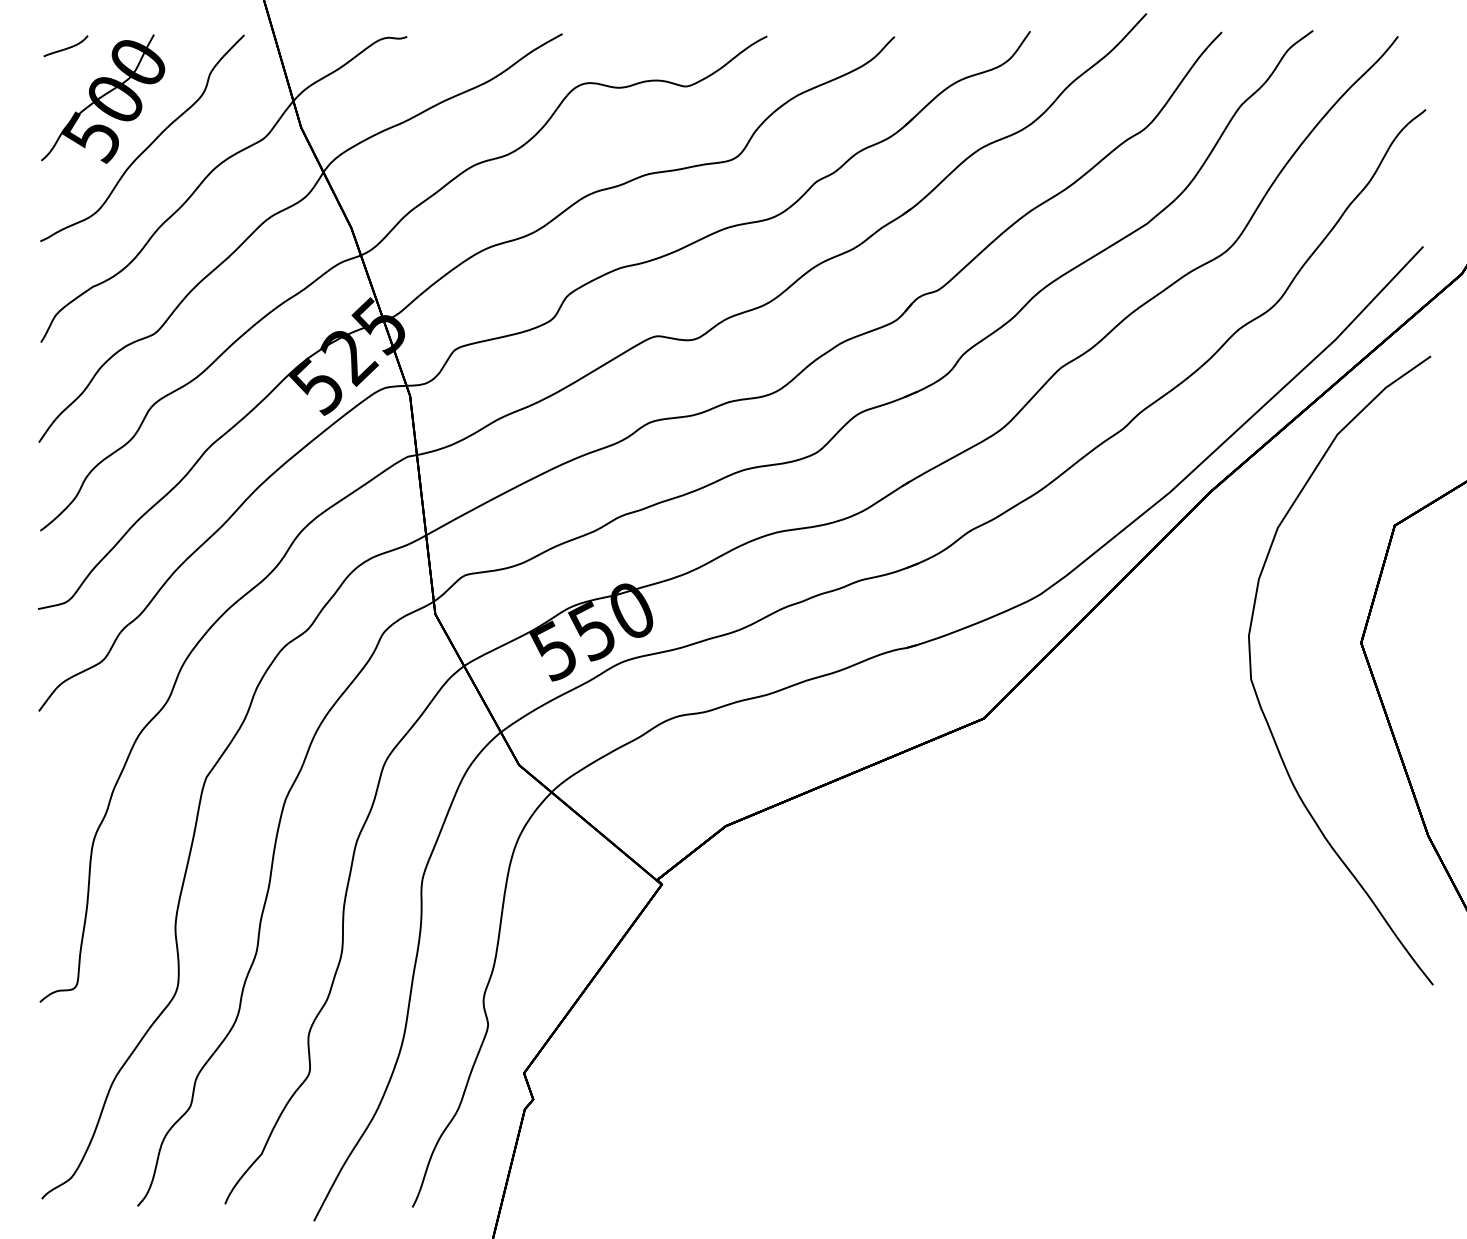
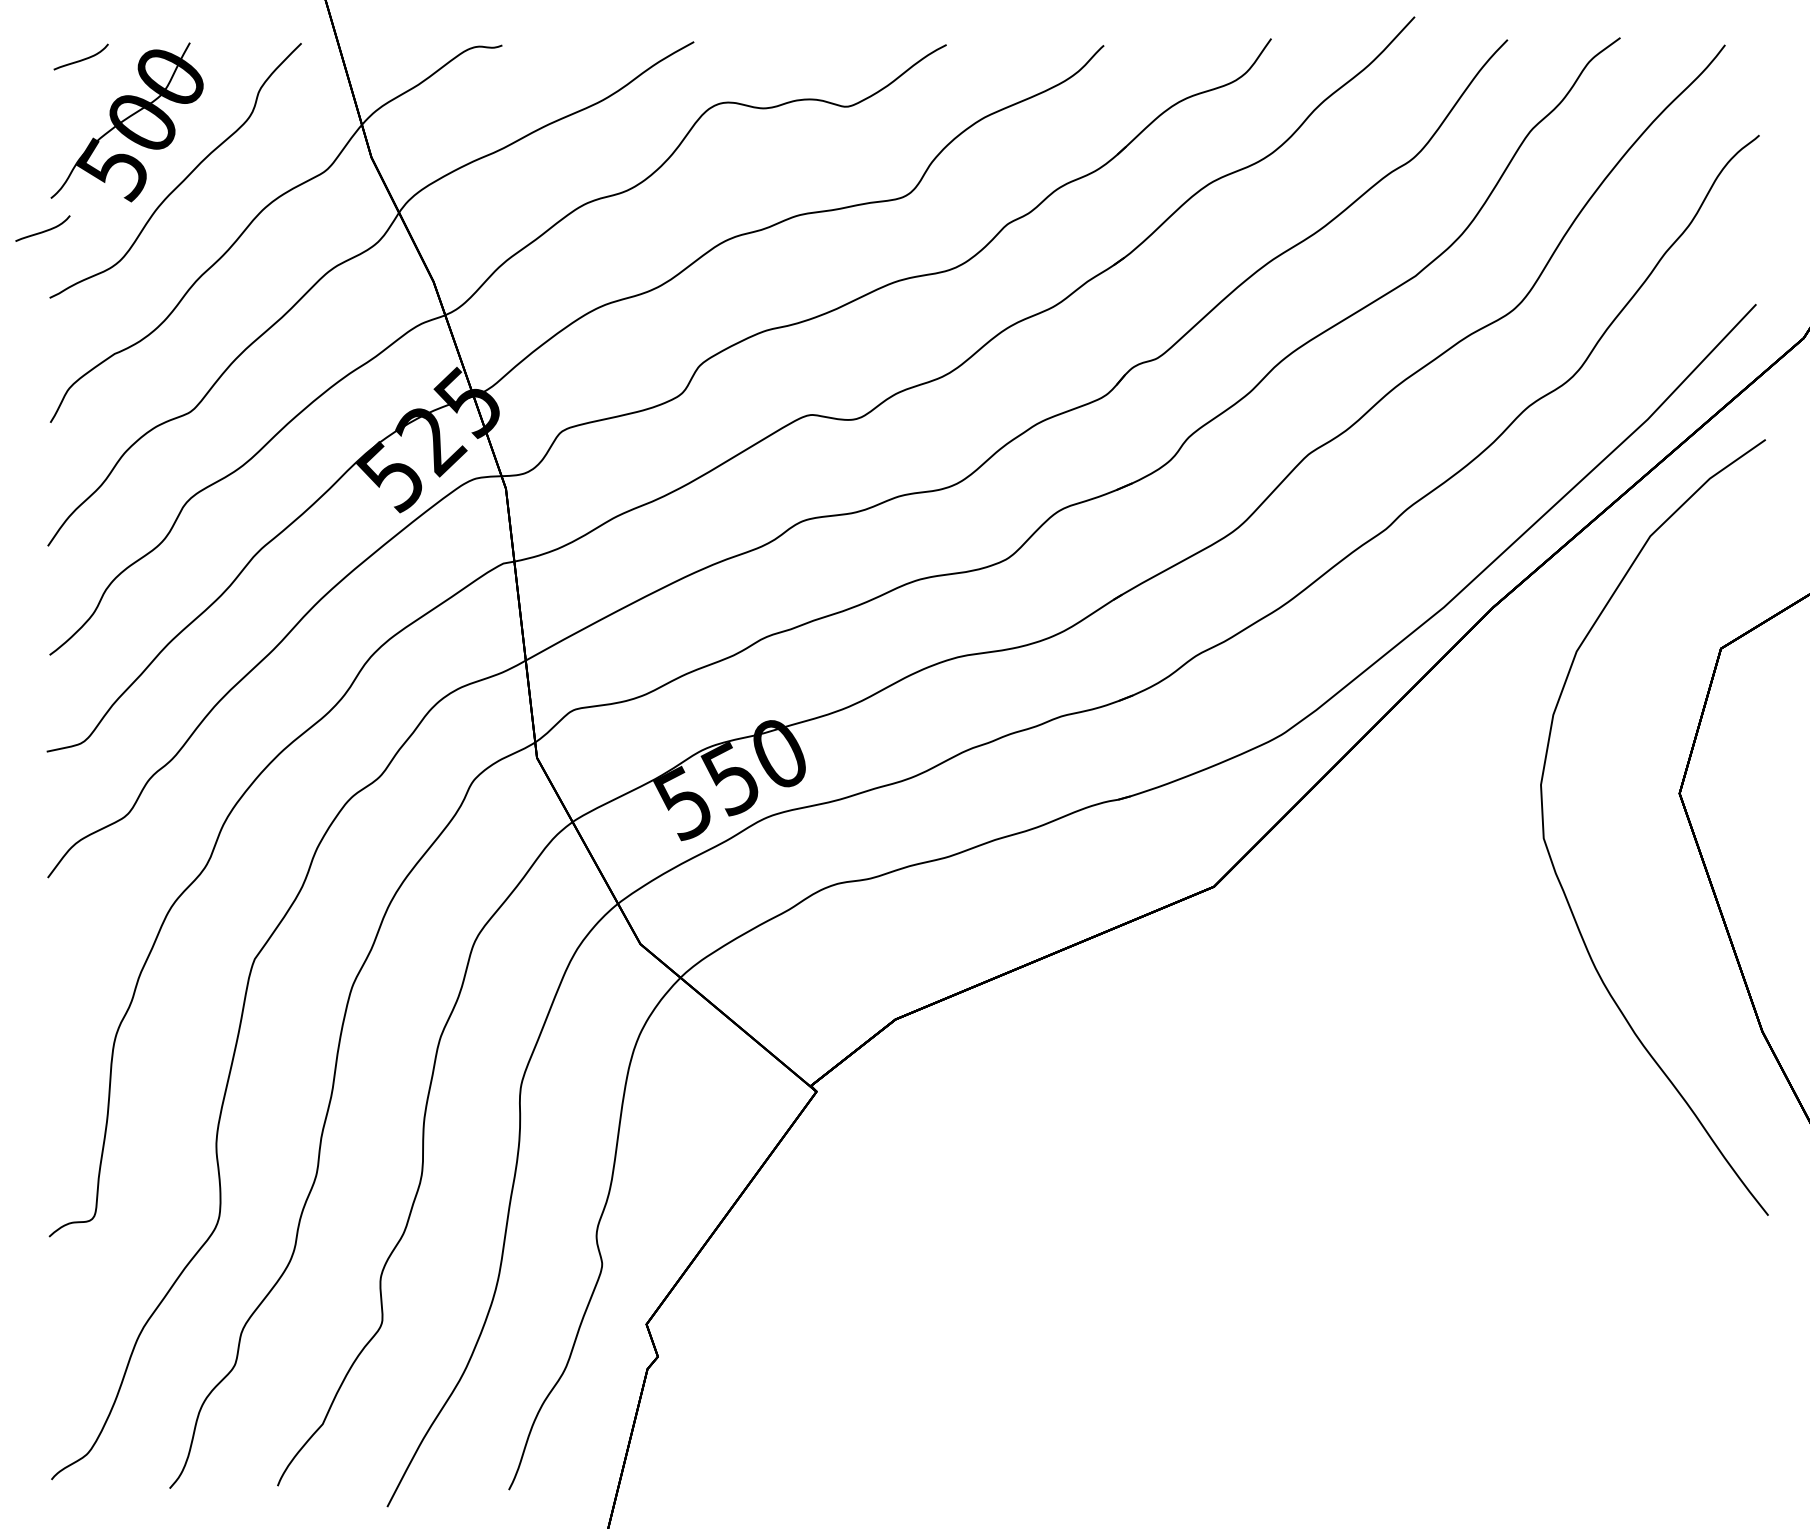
curve: (35, 186) -> (43, 230), added

